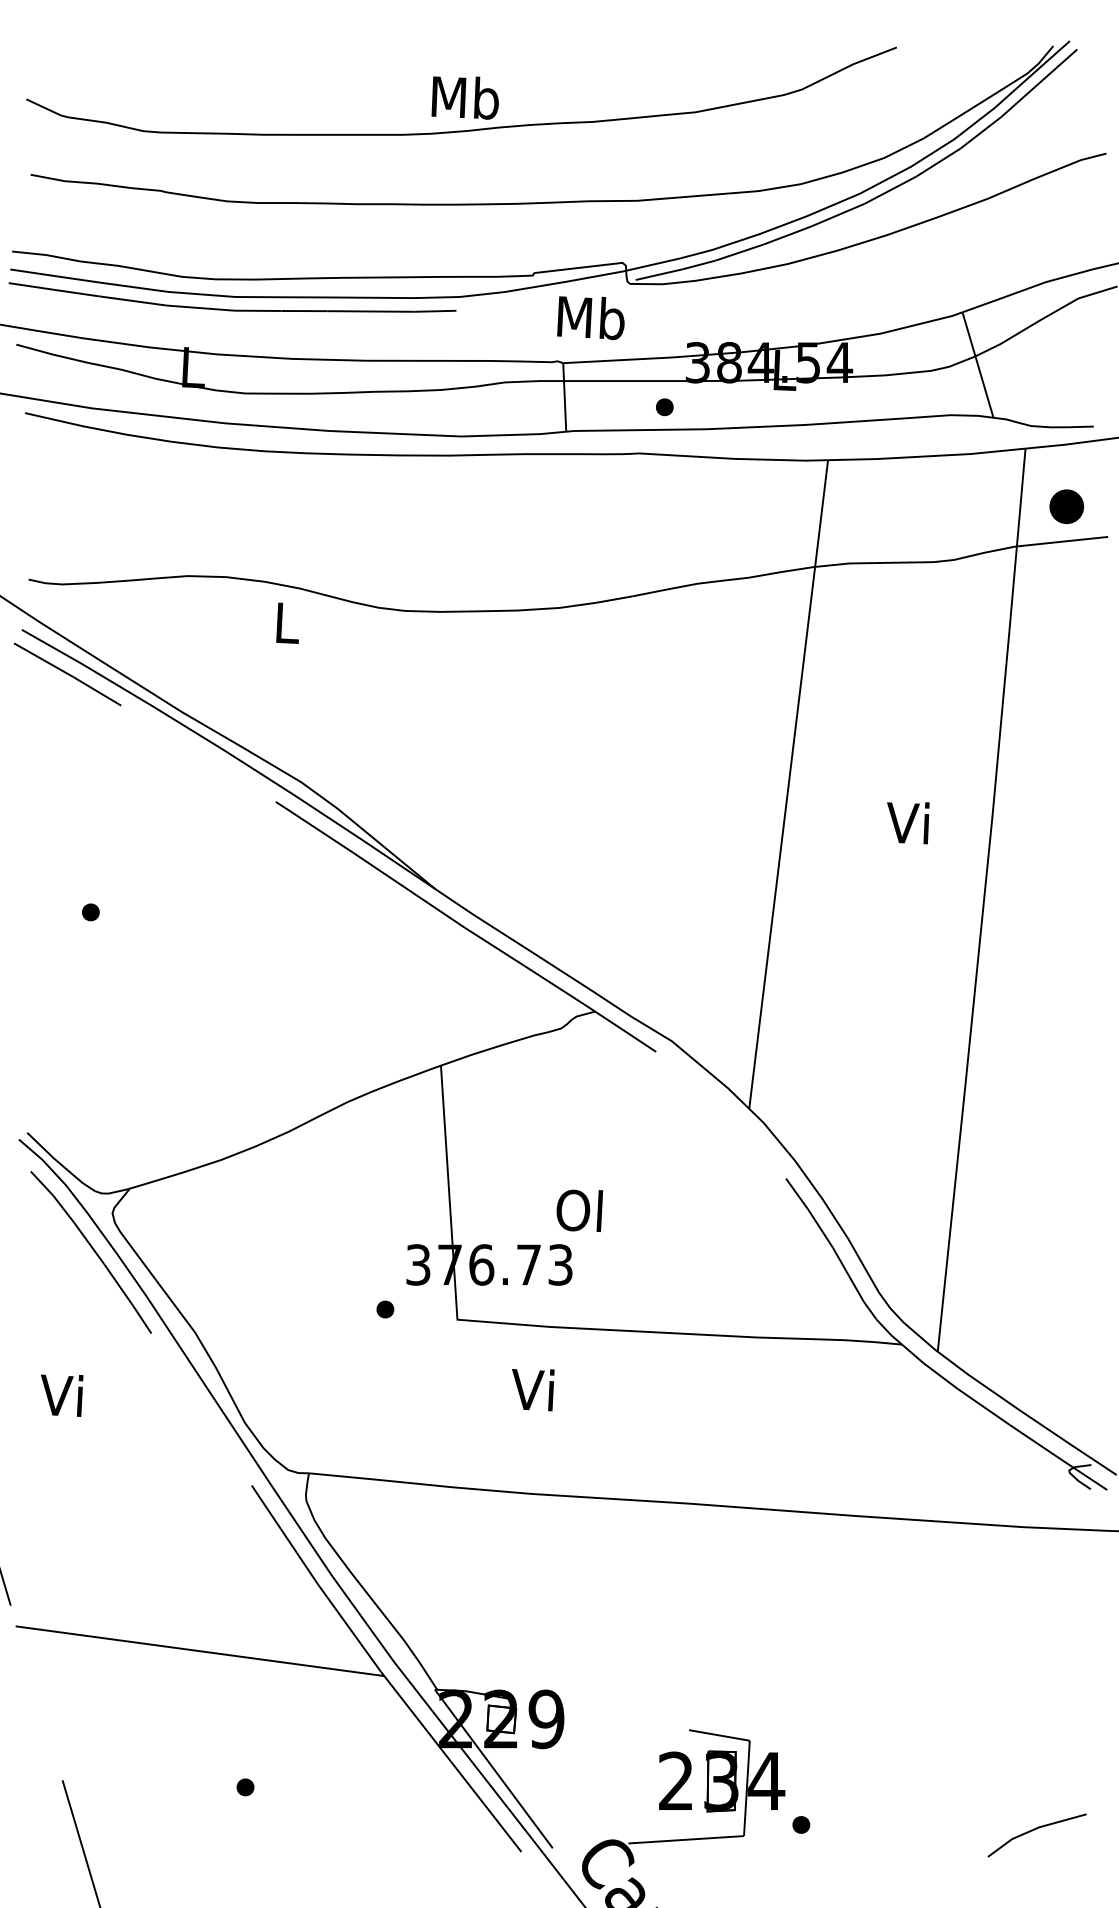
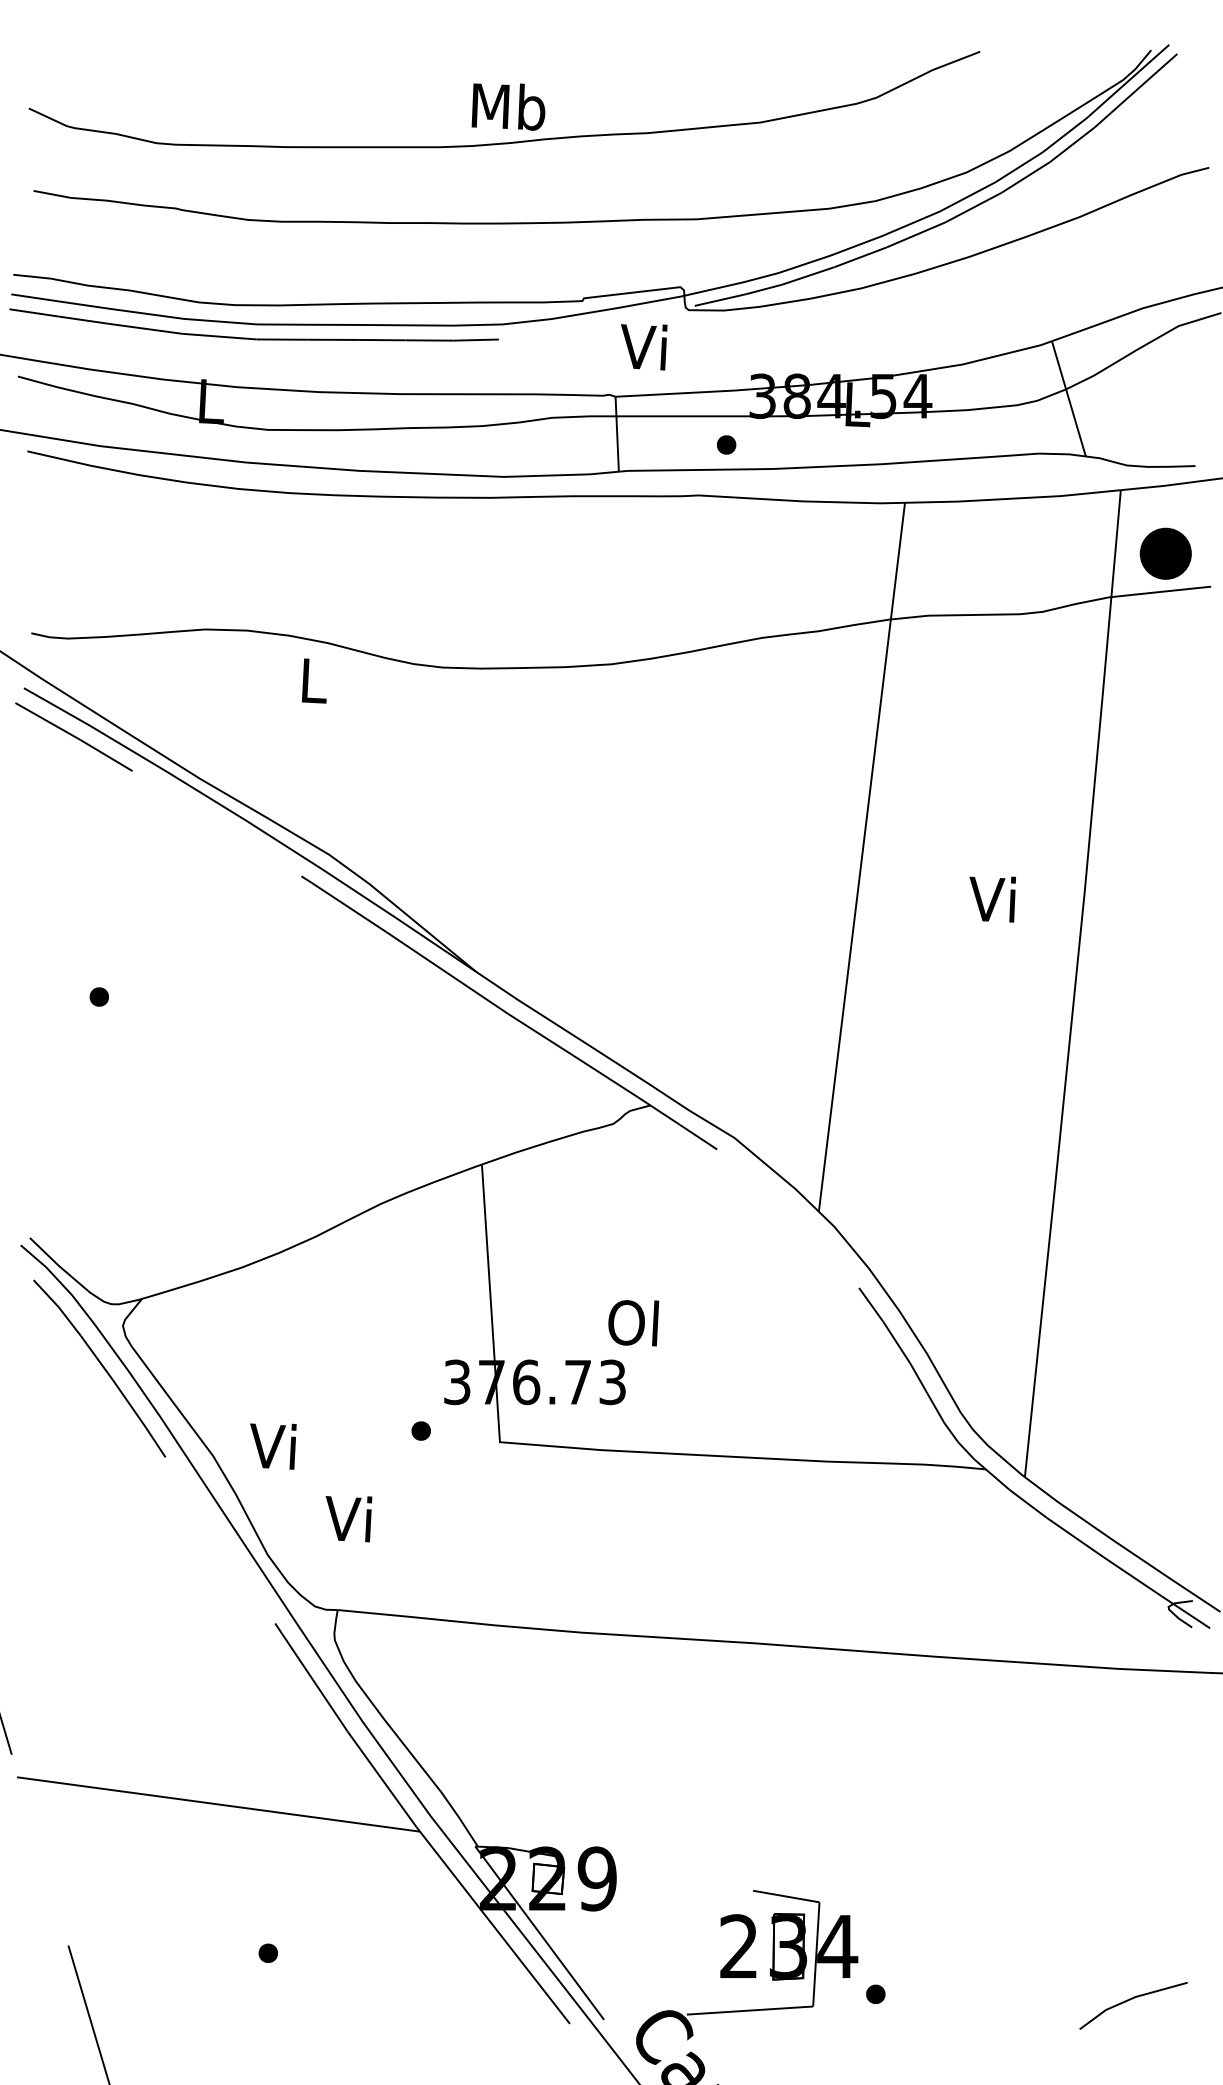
text: (590, 318) -> (645, 347), Mb -> Vi
part: (1066, 506) -> (1165, 553), size x1.4
text: (533, 1390) -> (349, 1519), moved
text: (62, 1395) -> (273, 1446), moved

